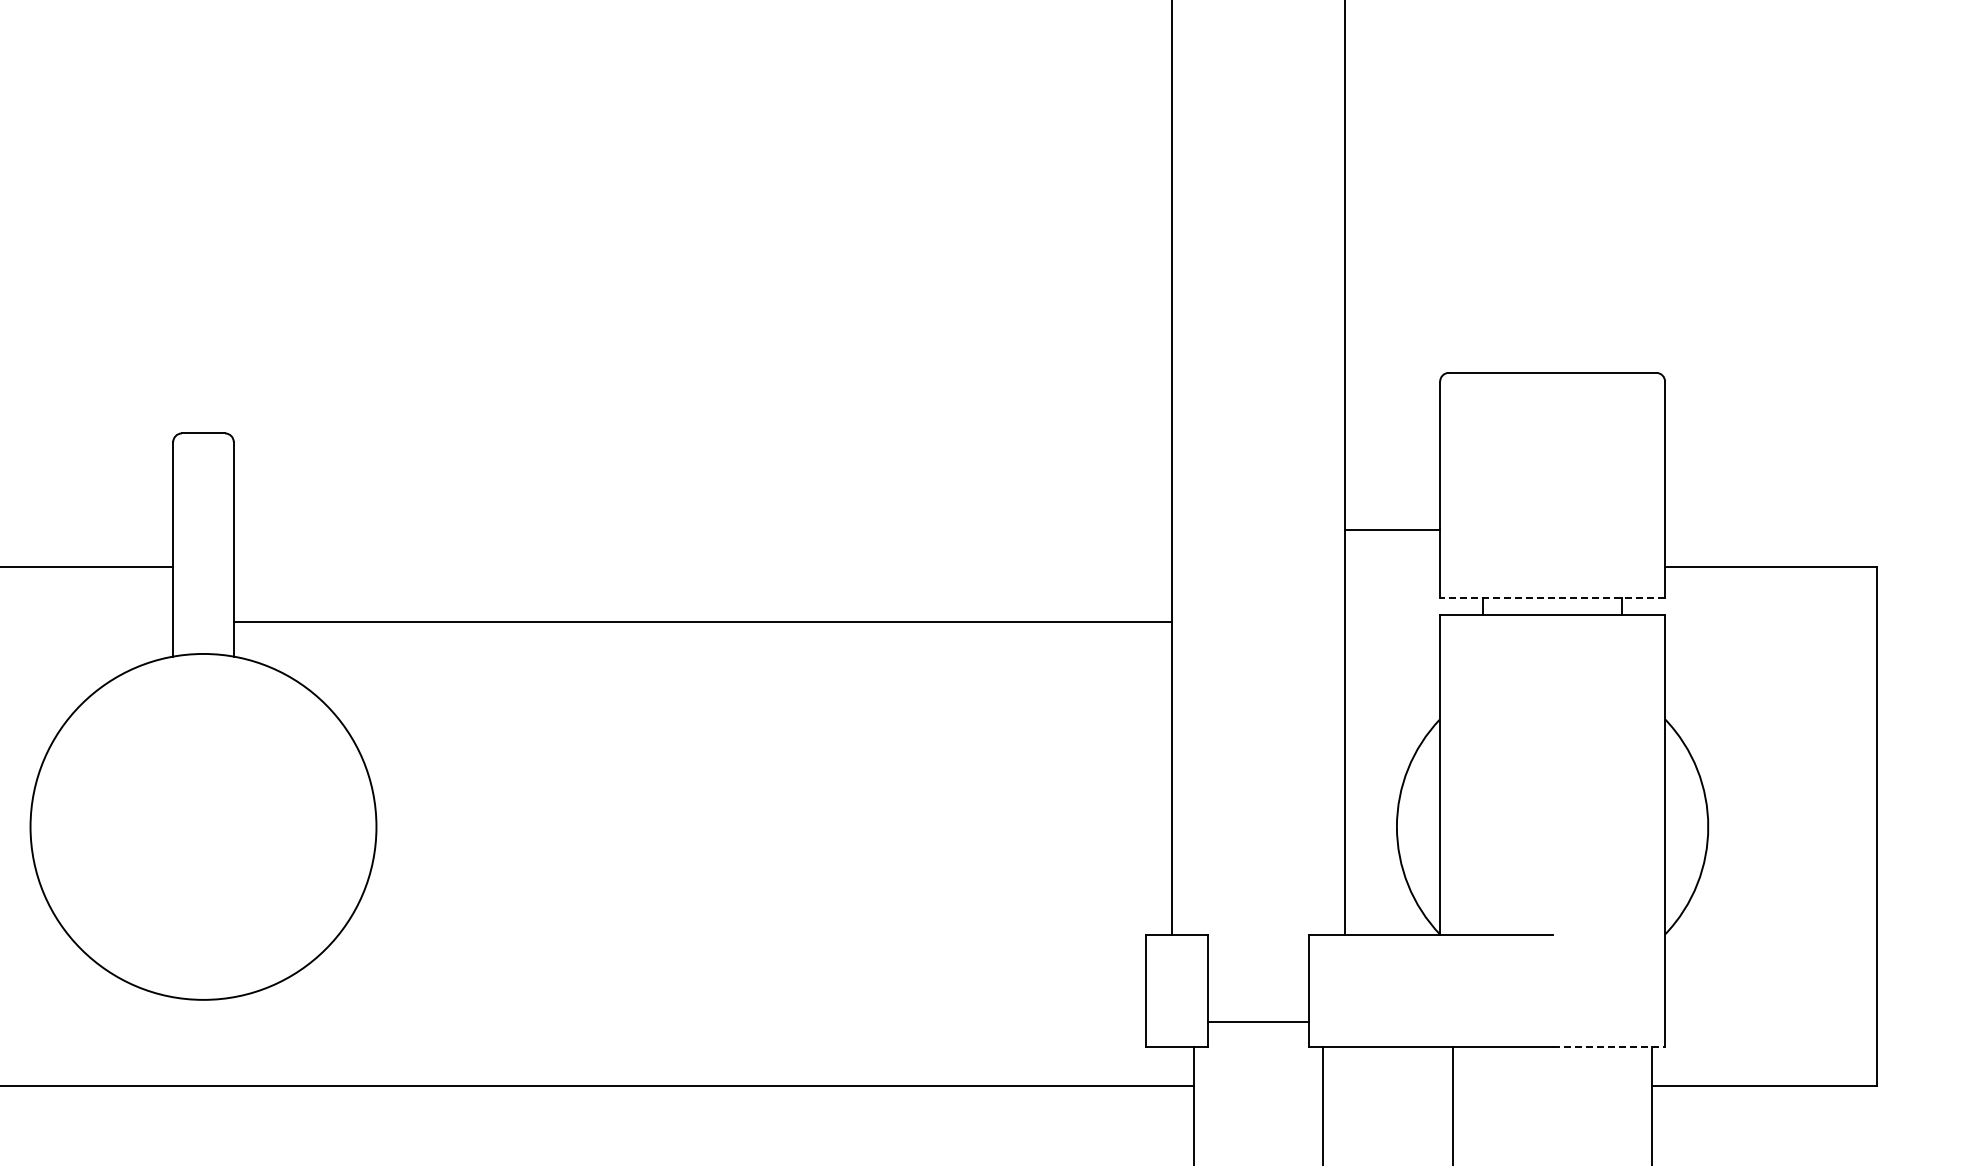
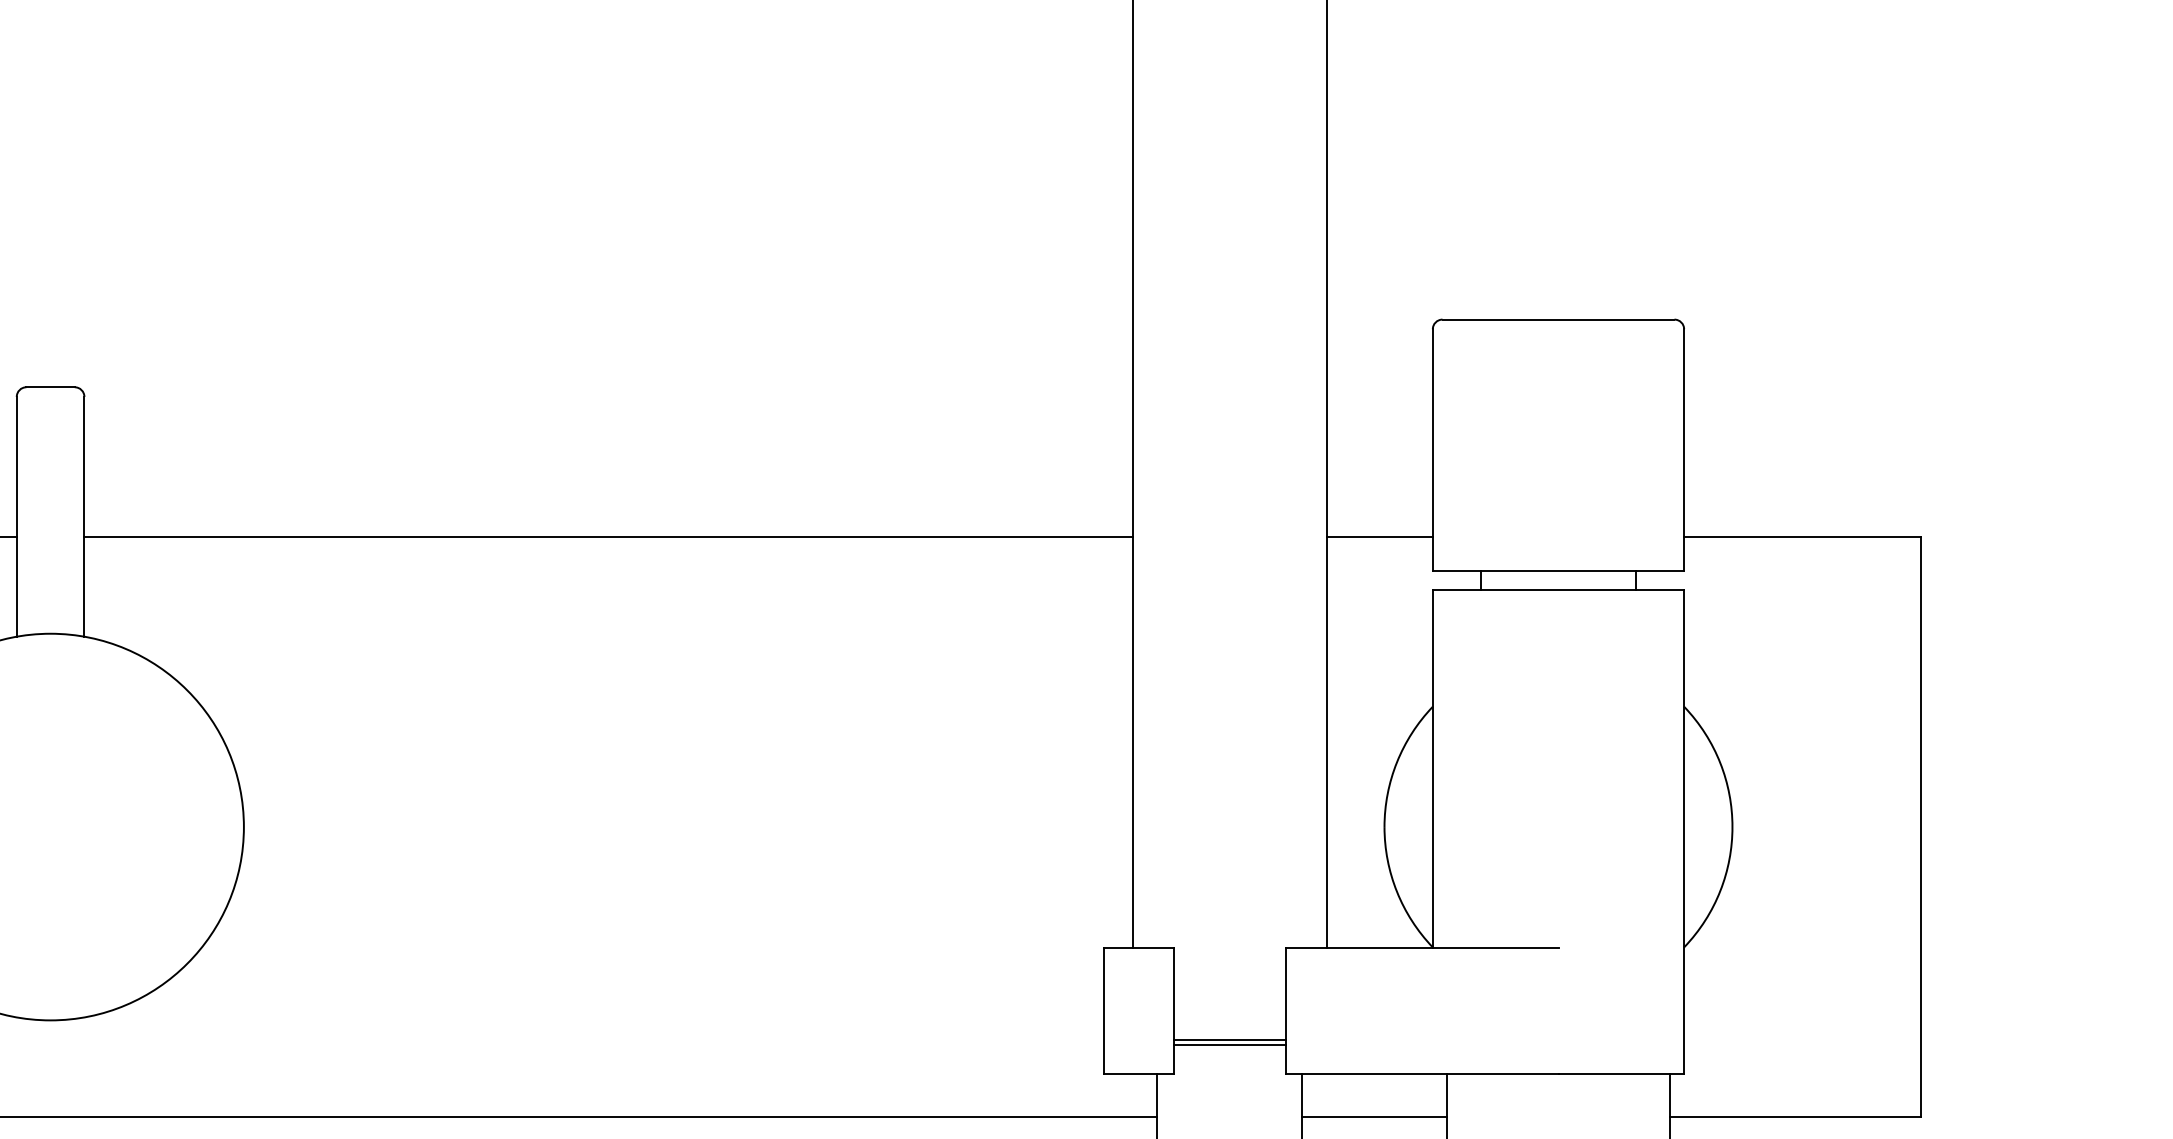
line: (1392, 530) -> (1379, 537), moved
line: (1552, 597) -> (1558, 570), dashed -> solid
line: (702, 622) -> (608, 537), moved
line: (1258, 1017) -> (1229, 1040), added
line: (1609, 1047) -> (1622, 1073), dashed -> solid
line: (1388, 1086) -> (1375, 1117), added

